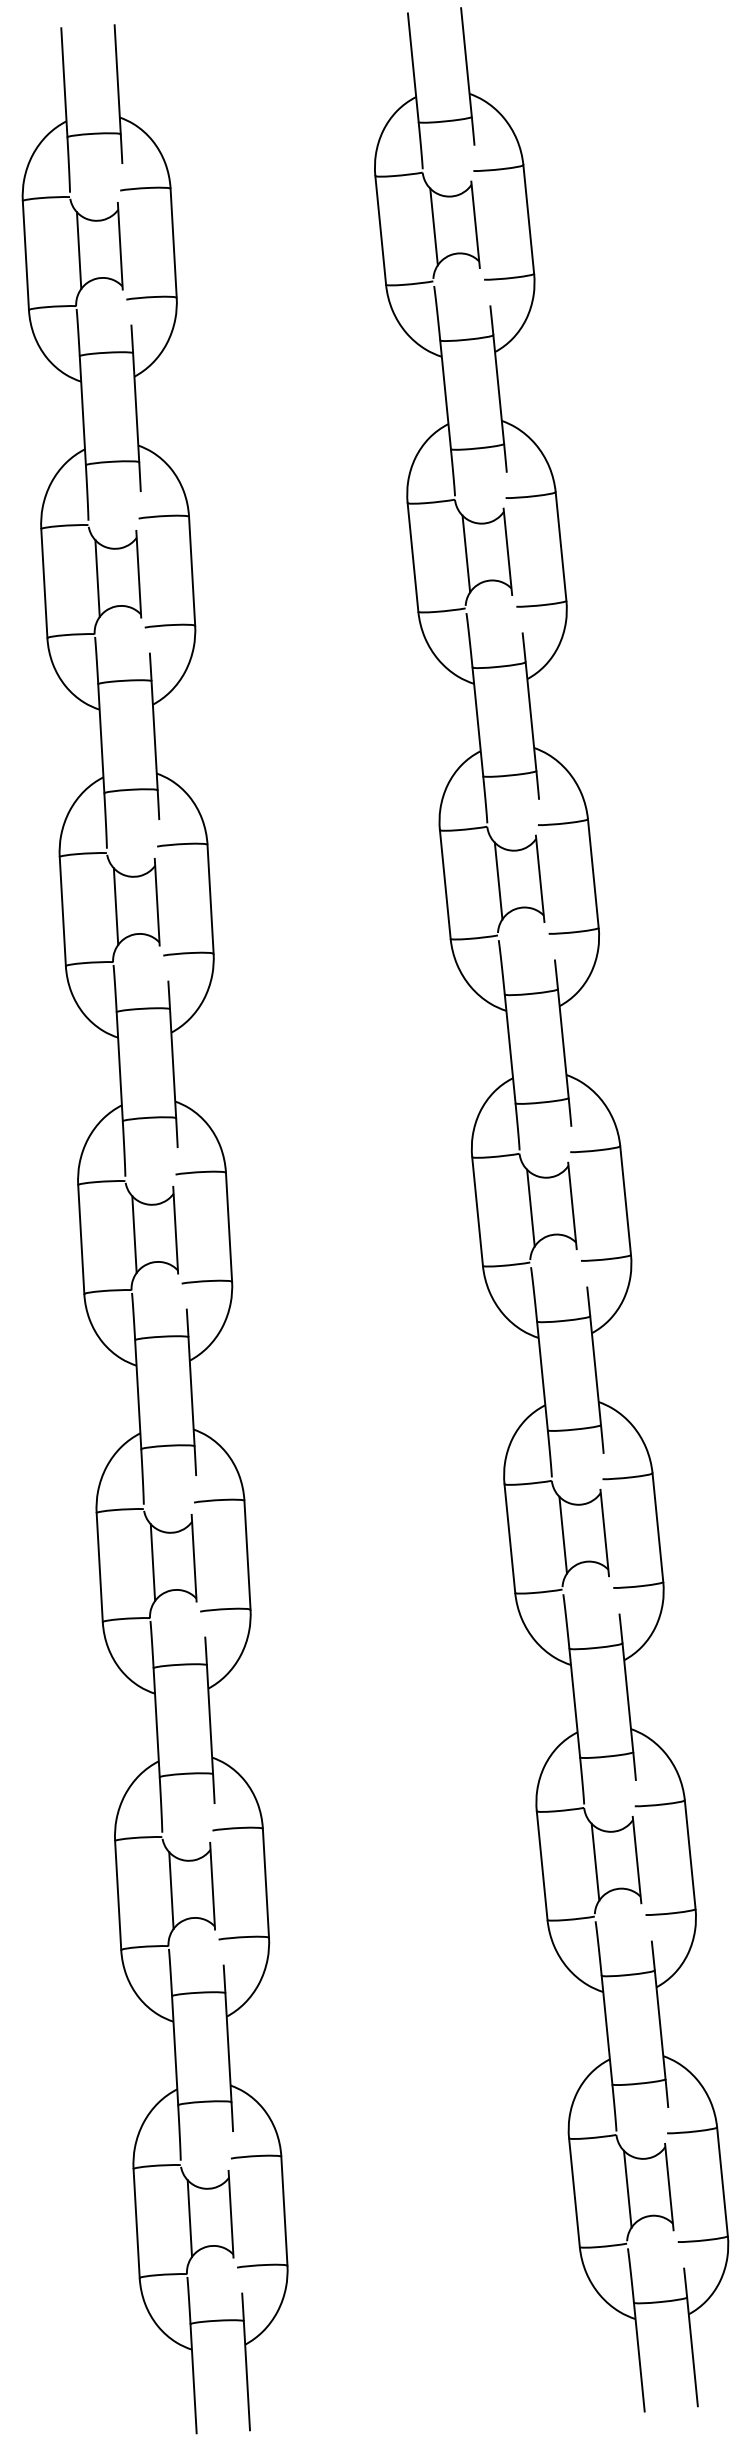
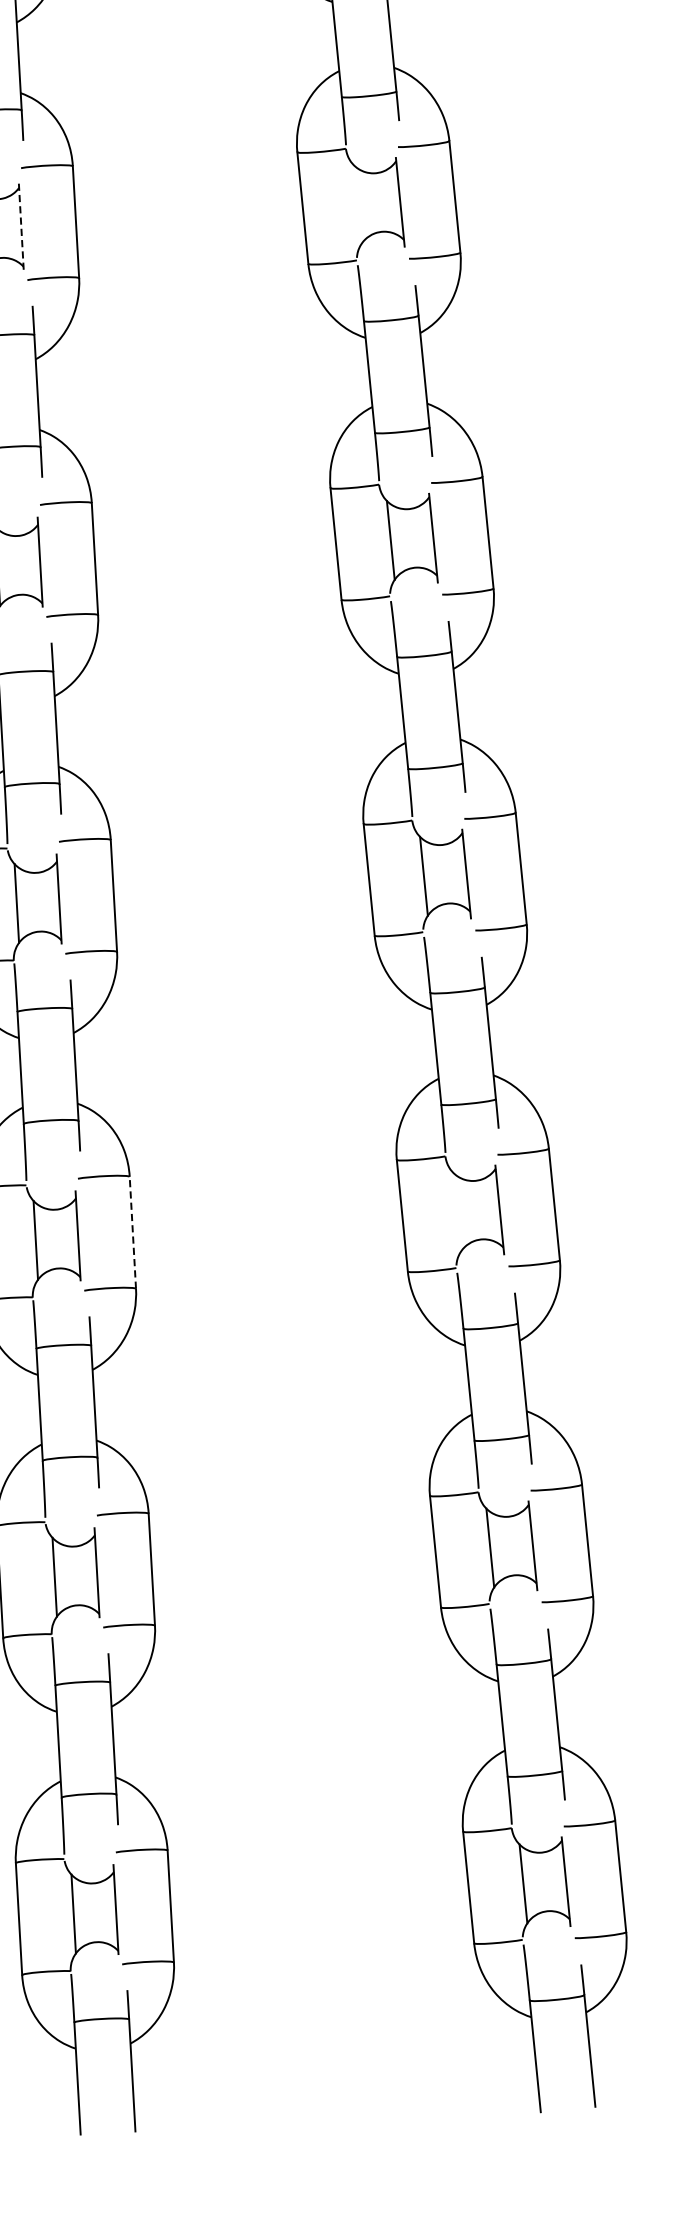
line: (466, 553) -> (357, 204), removed
line: (138, 573) -> (20, 224), solid -> dashed
line: (563, 1534) -> (457, 1211), removed
line: (247, 1555) -> (132, 1233), solid -> dashed

